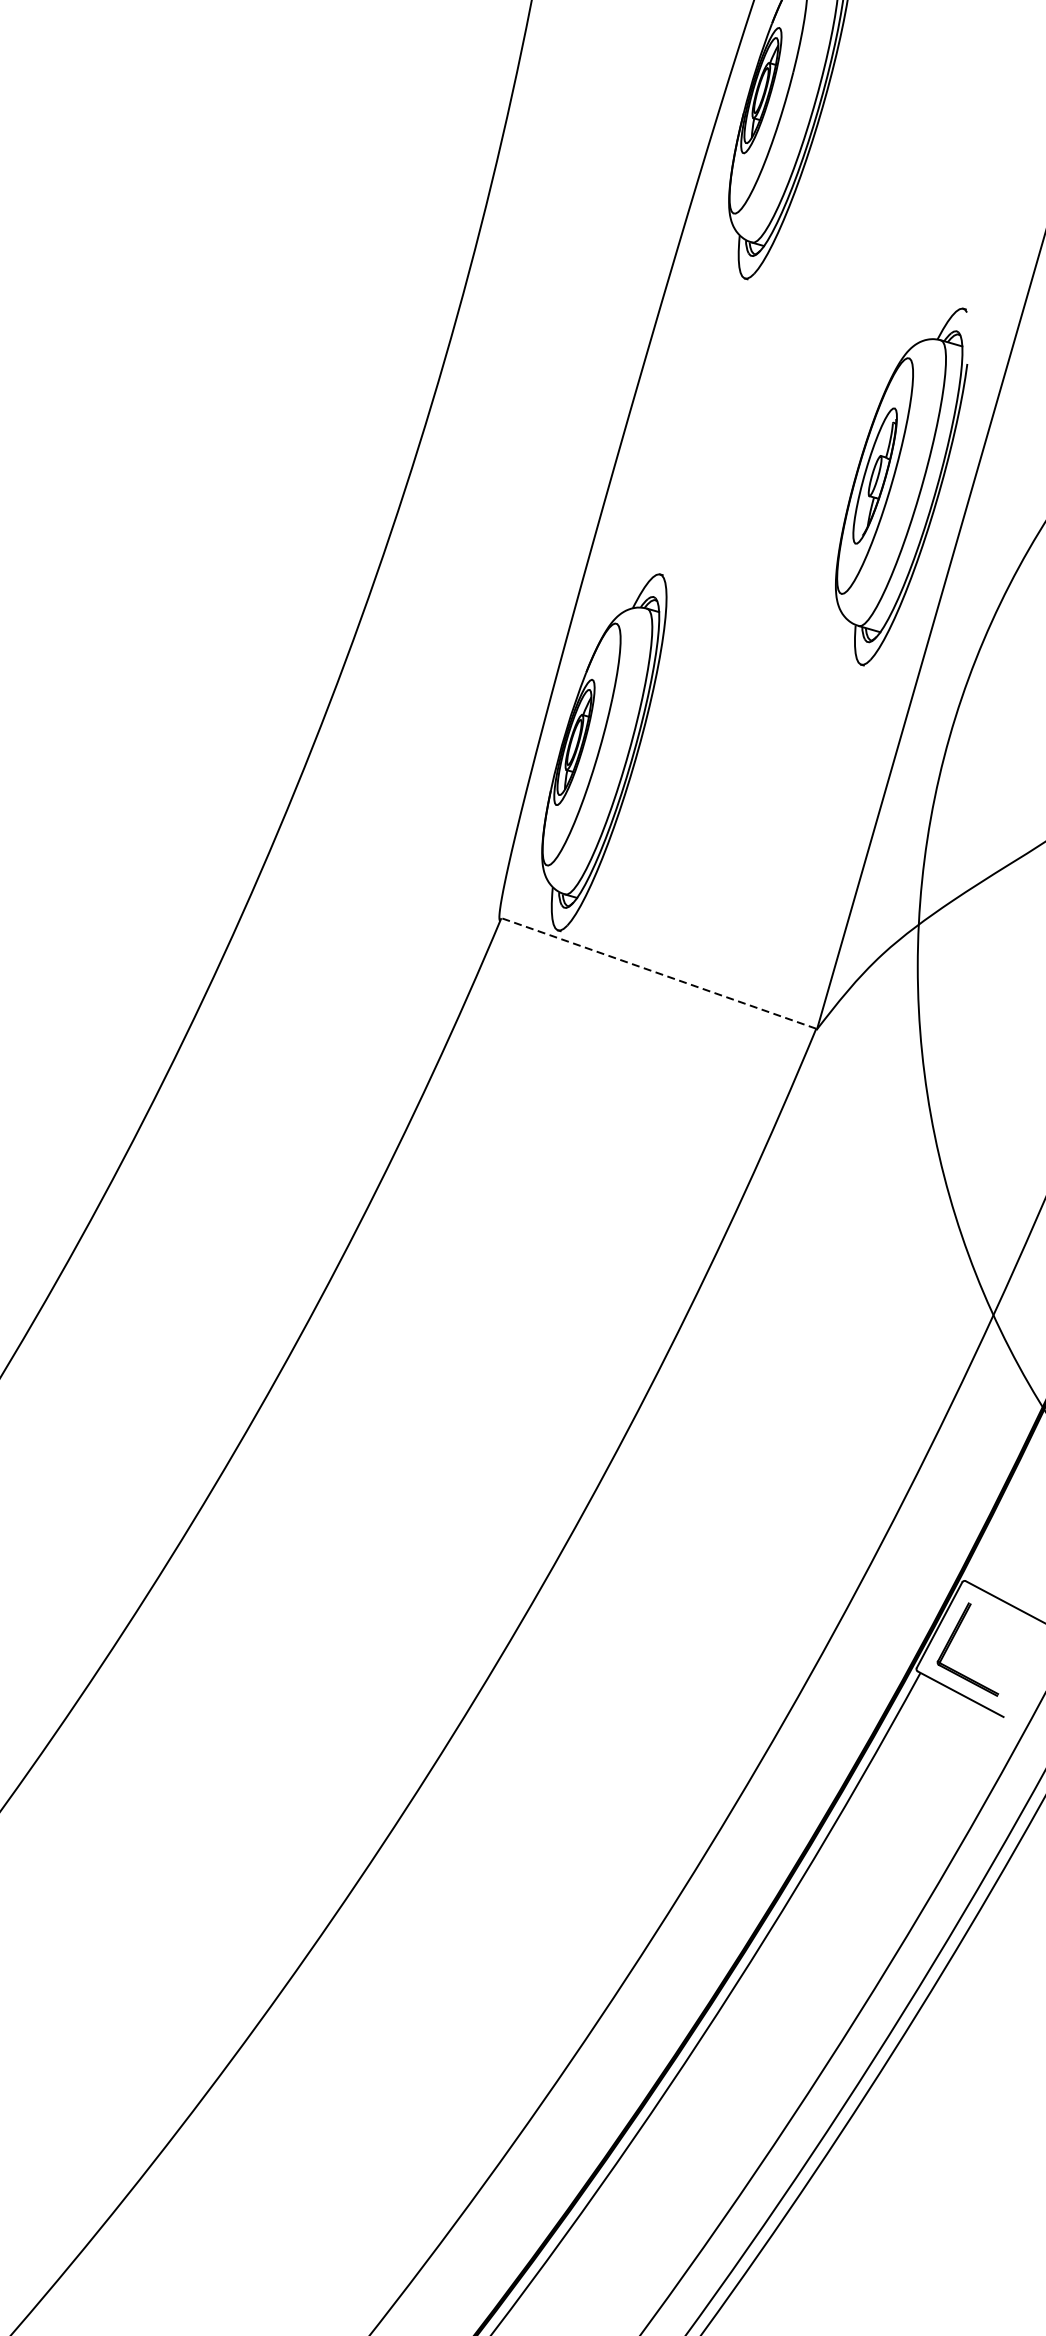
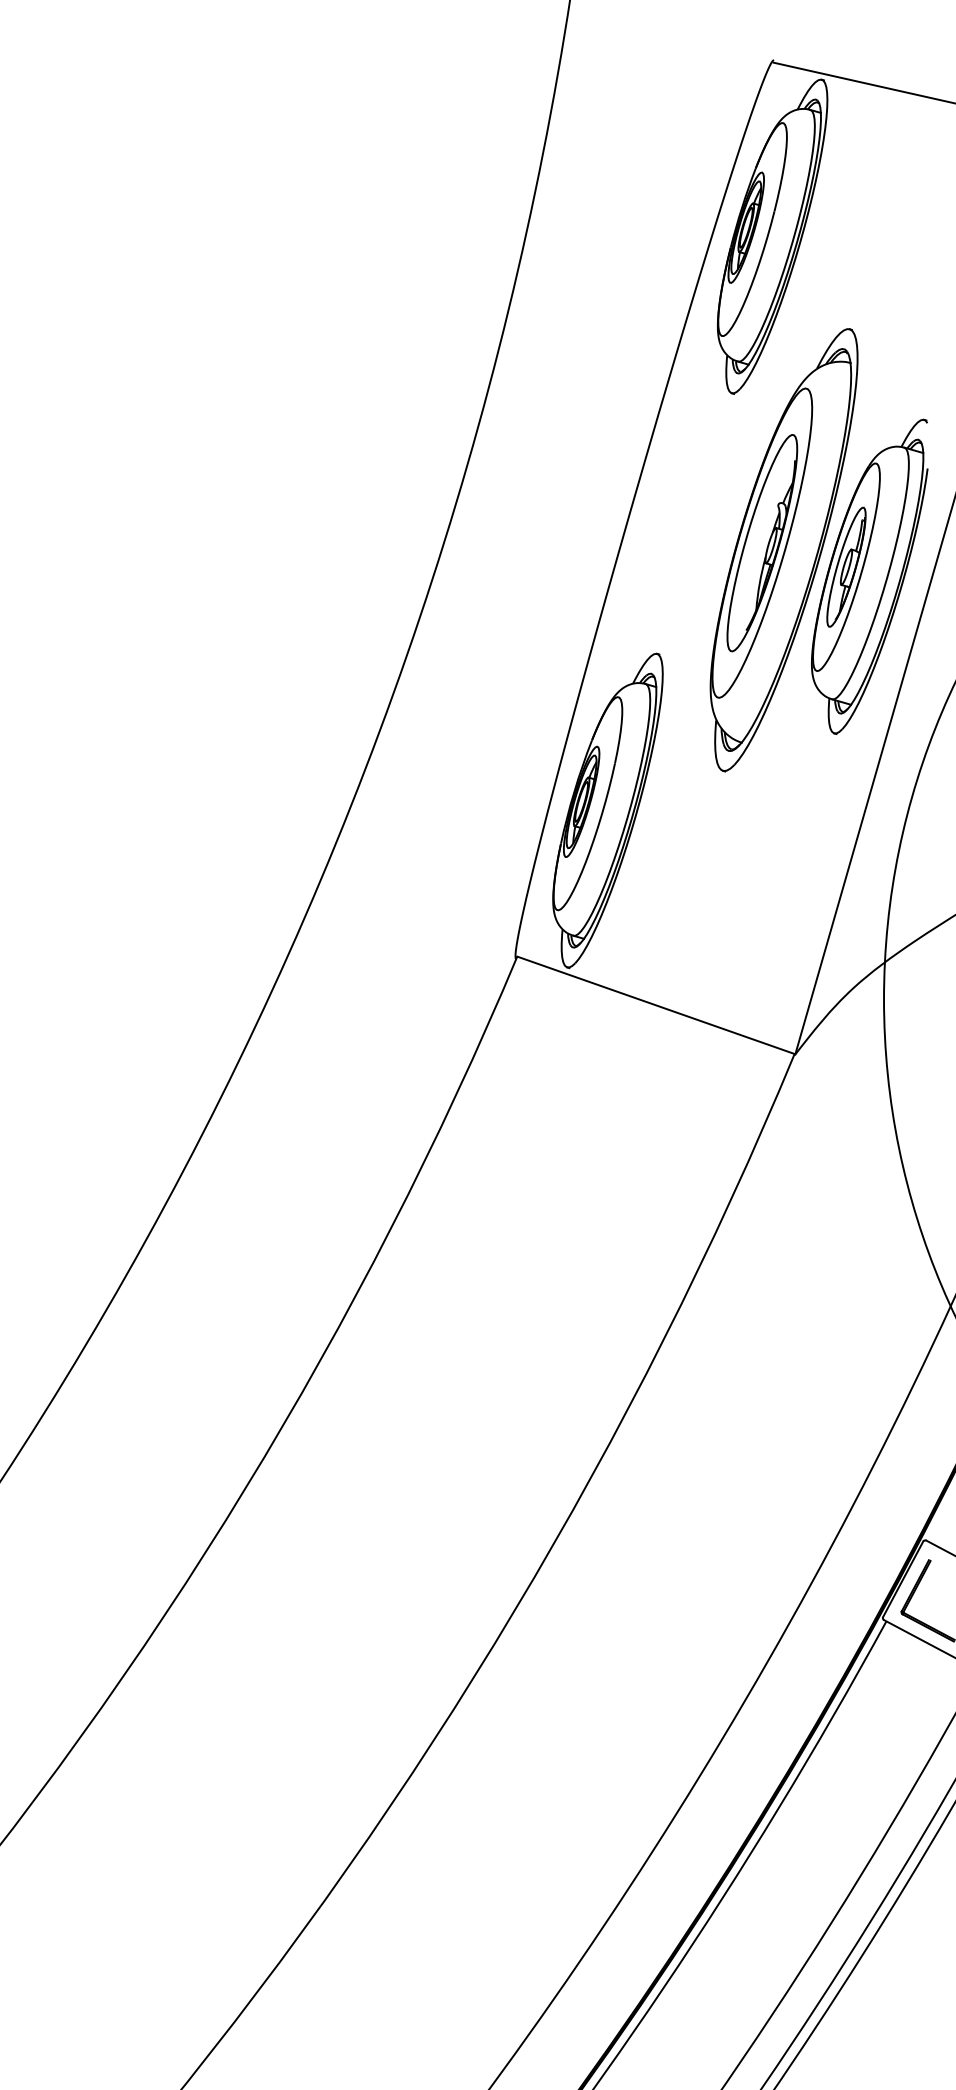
part: (803, 457) -> (783, 550), added
line: (658, 973) -> (655, 1005), dashed -> solid

